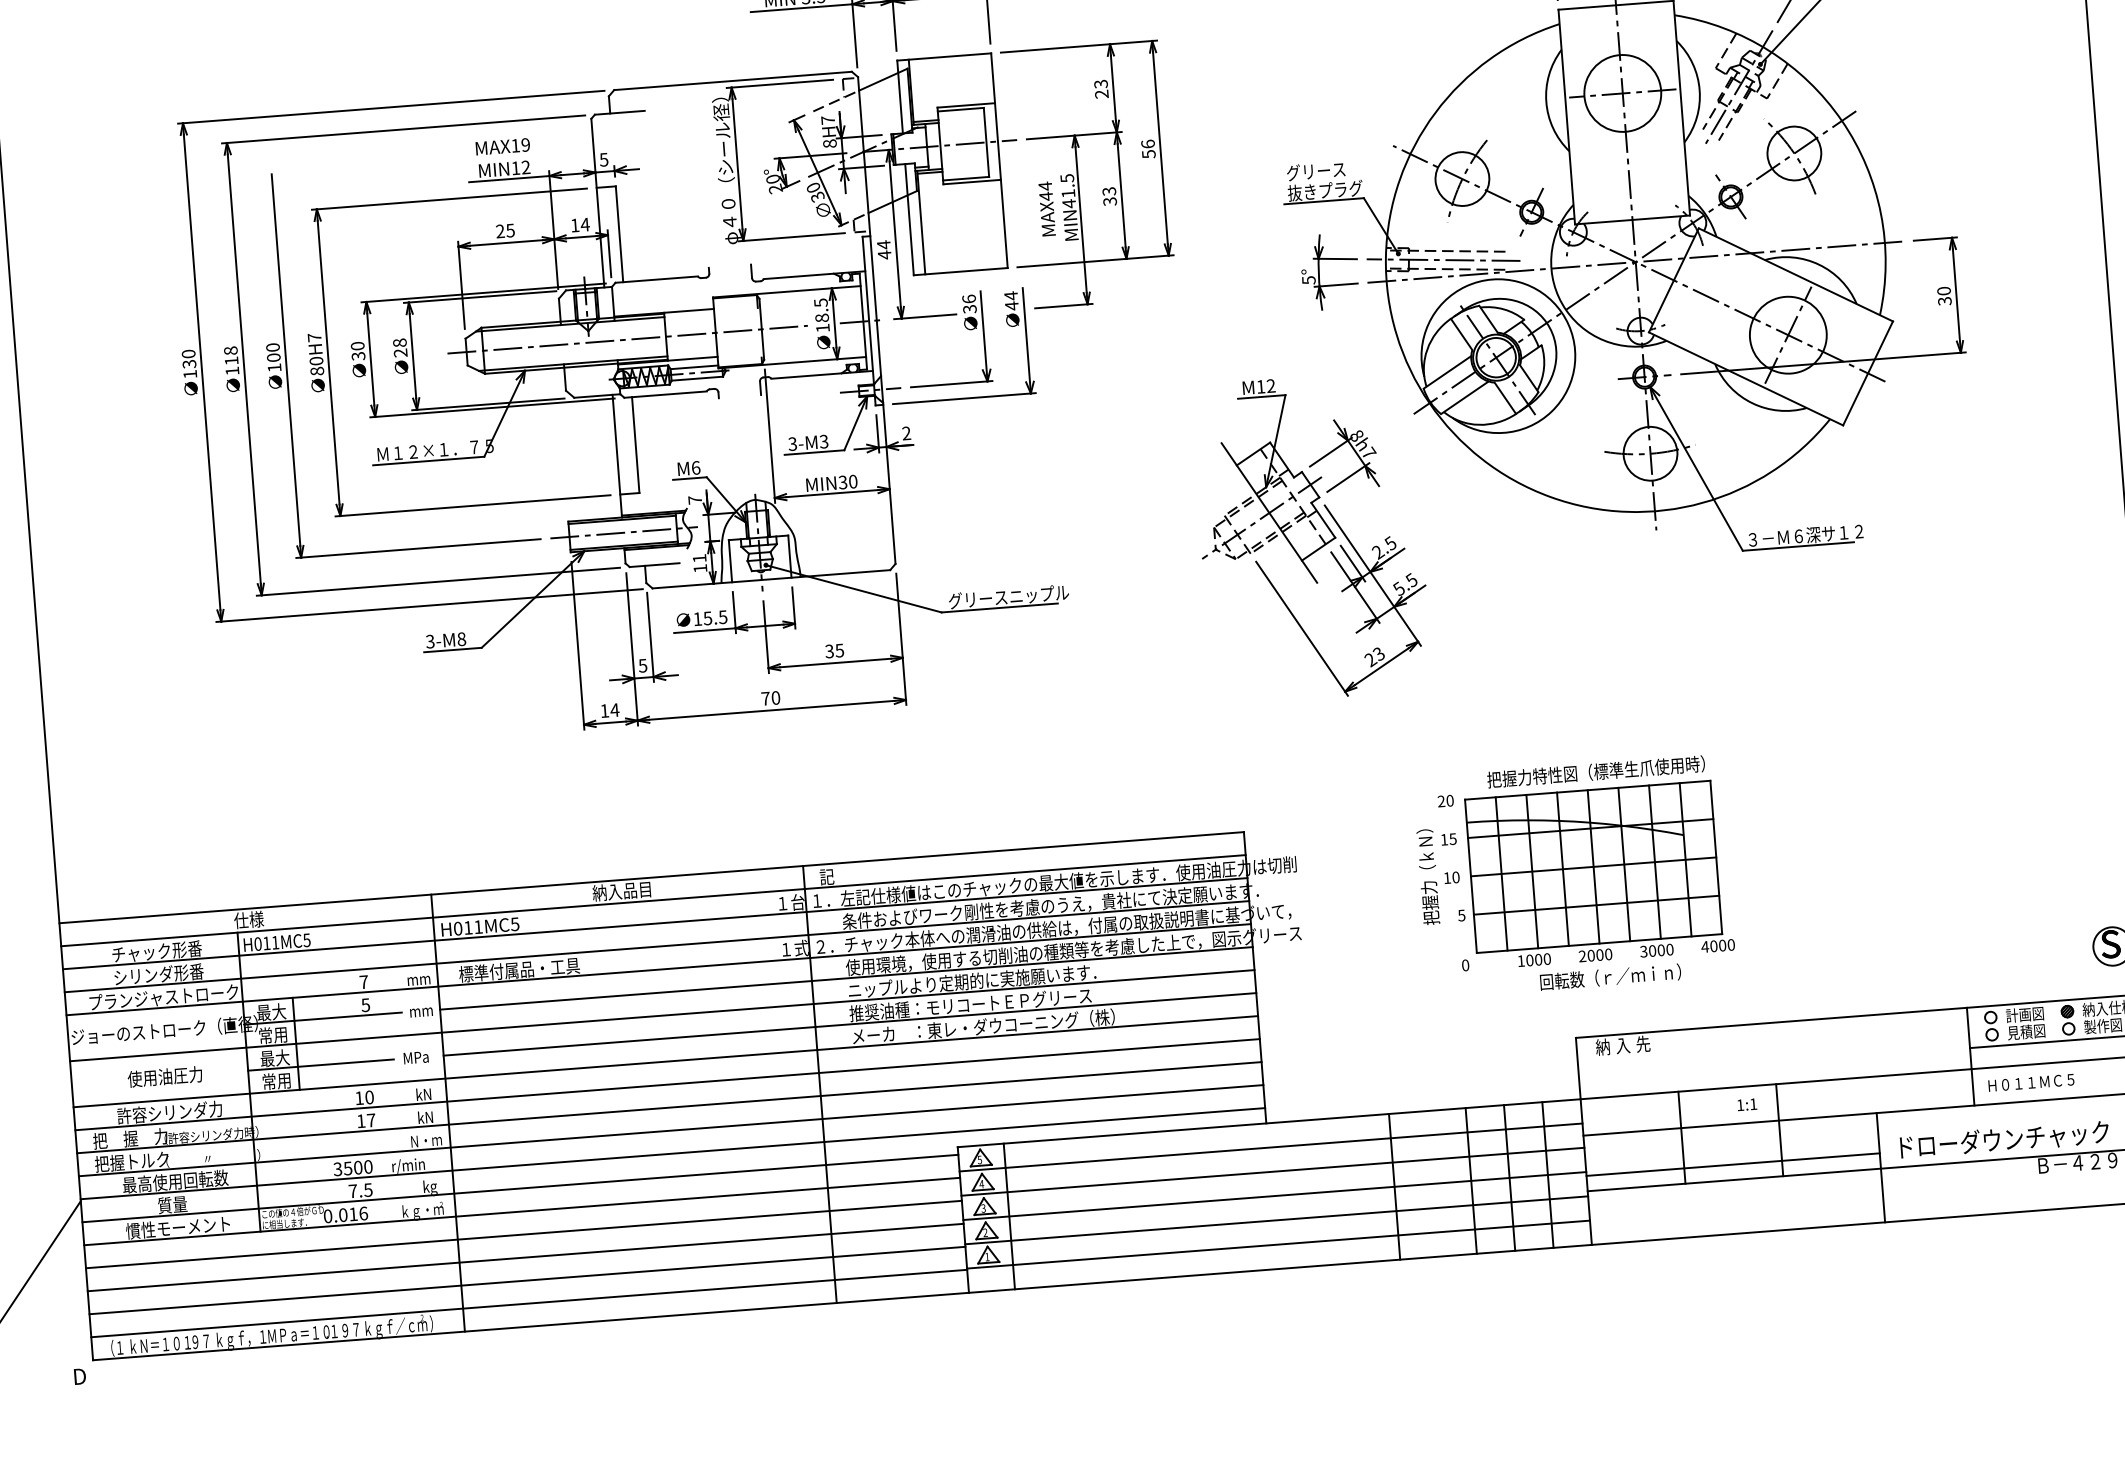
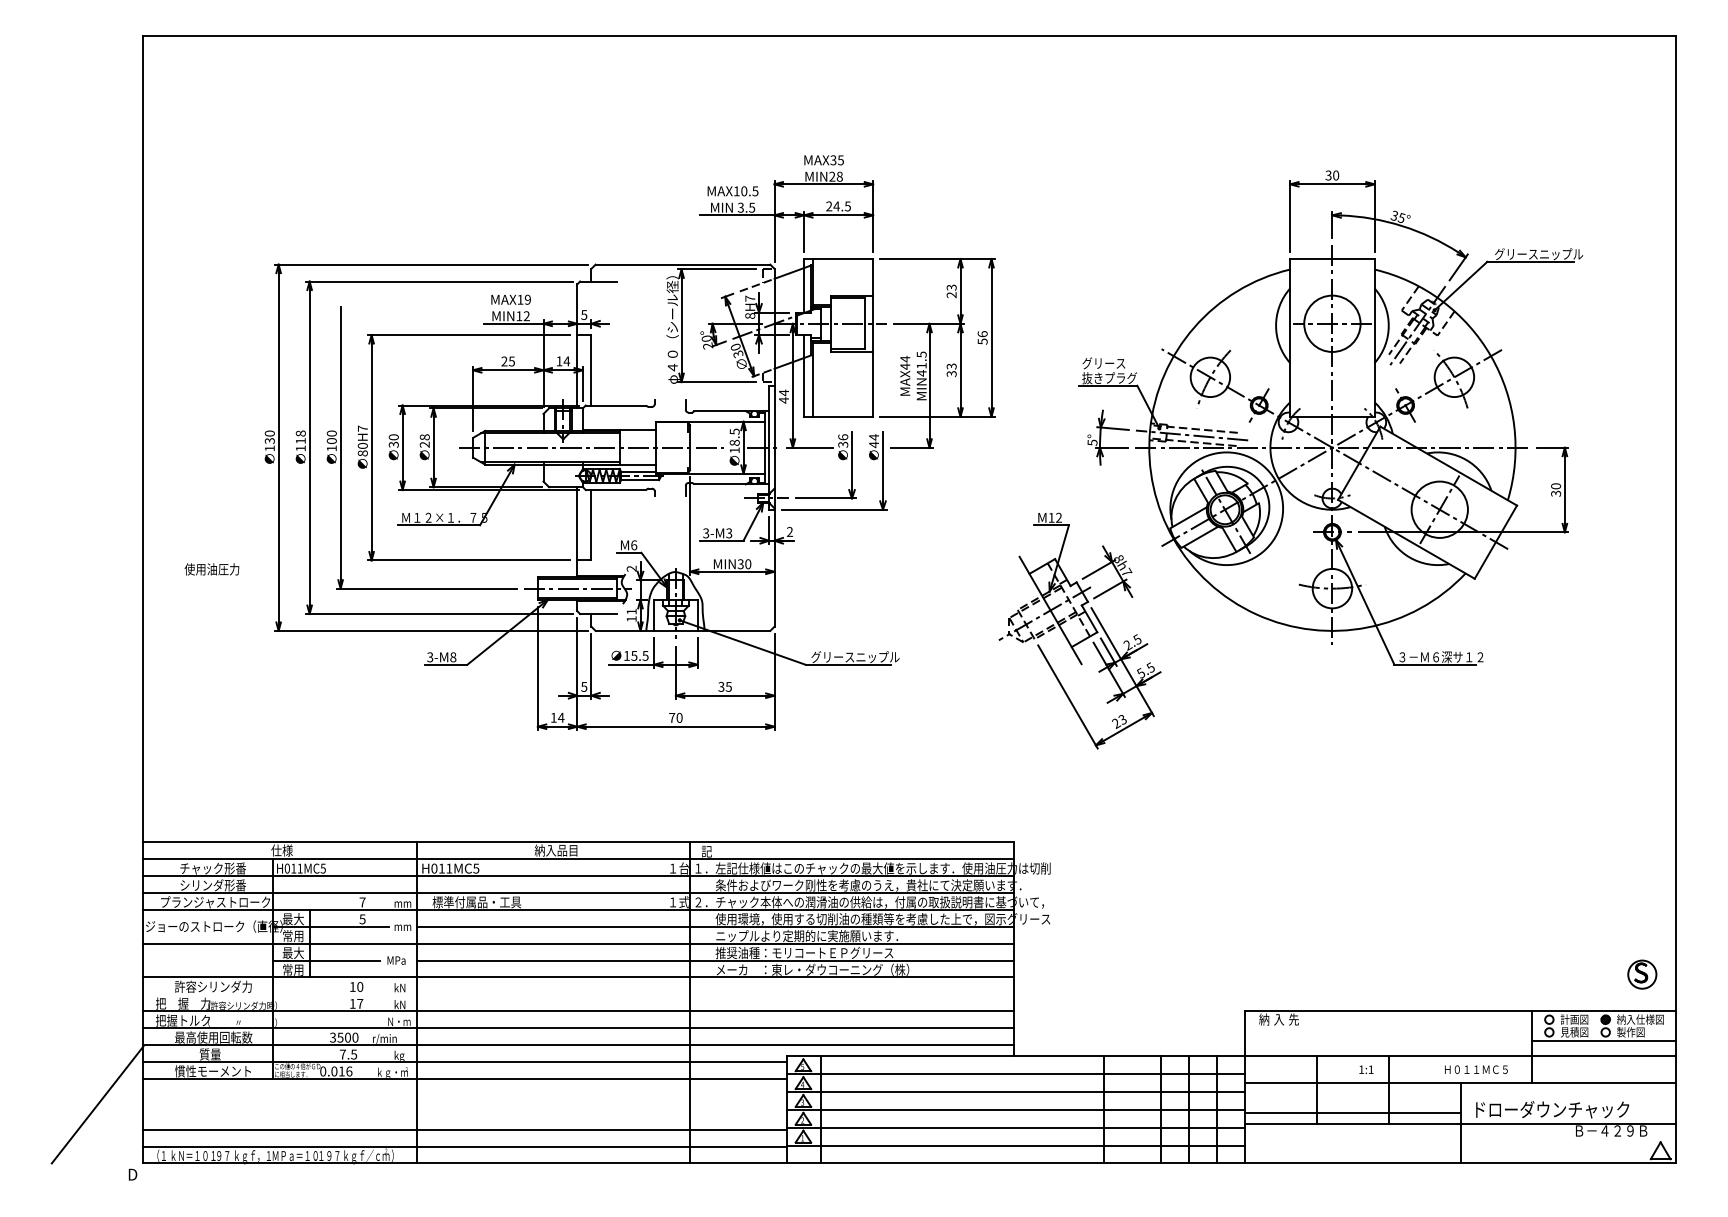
text: (694, 499) -> (631, 568), 7 -> 2
part: (1575, 876) -> (1253, 893), removed
text: (164, 1077) -> (211, 569), moved
text: (2031, 1082) -> (1476, 1069), moved
line: (667, 1084) -> (578, 994), removed
line: (524, 1234) -> (465, 1095), removed
line: (525, 1257) -> (465, 1112), removed

